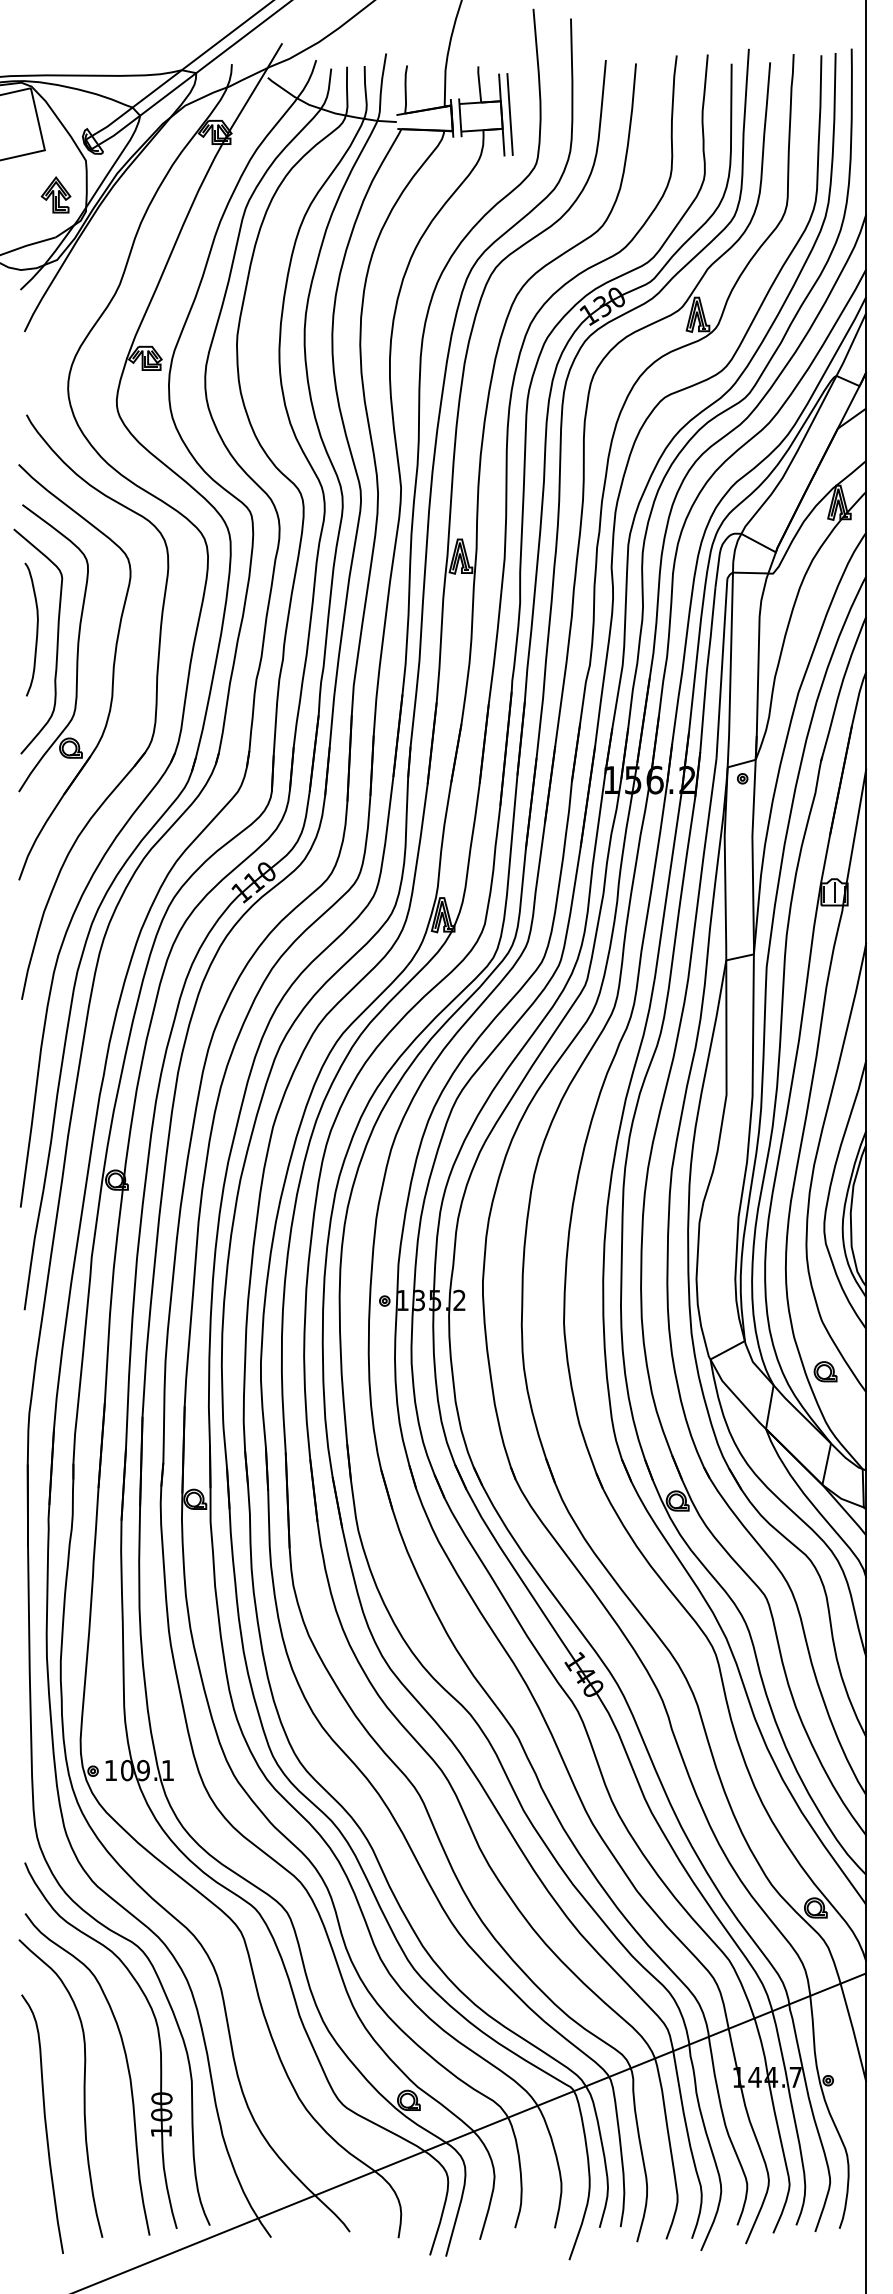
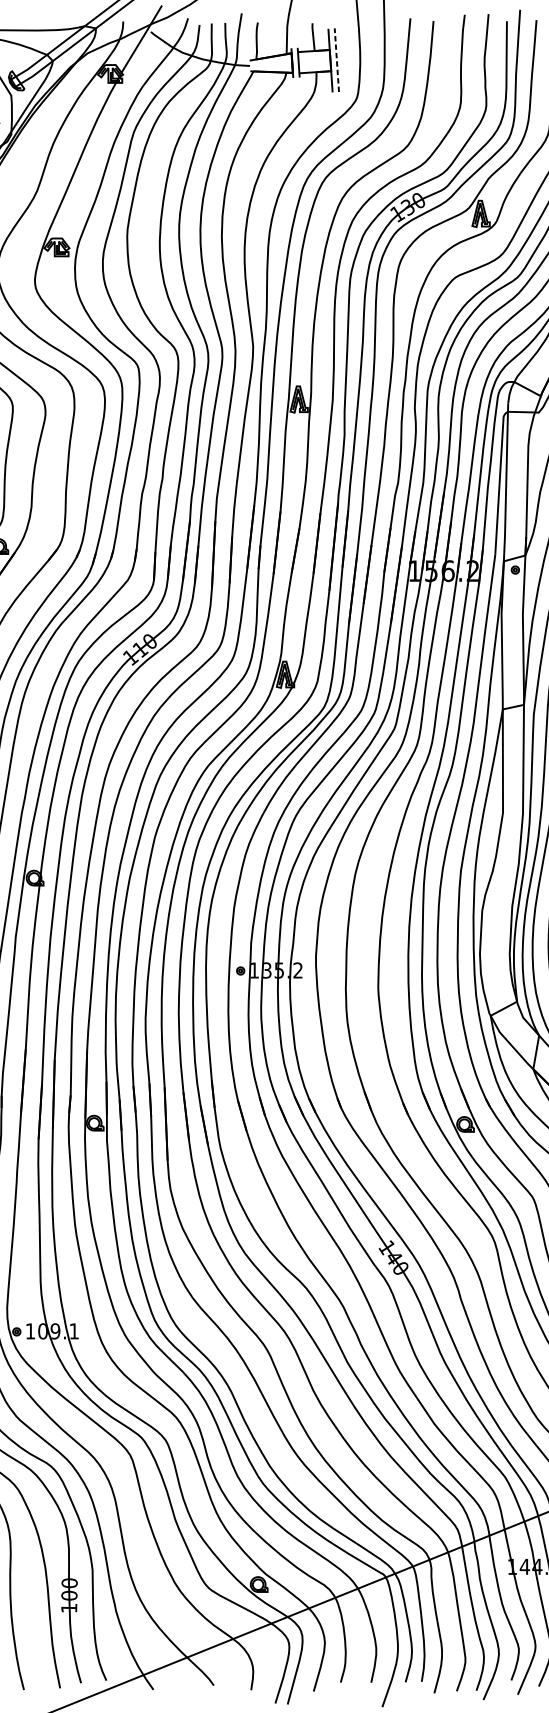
line: (510, 114) -> (337, 60), solid -> dashed

